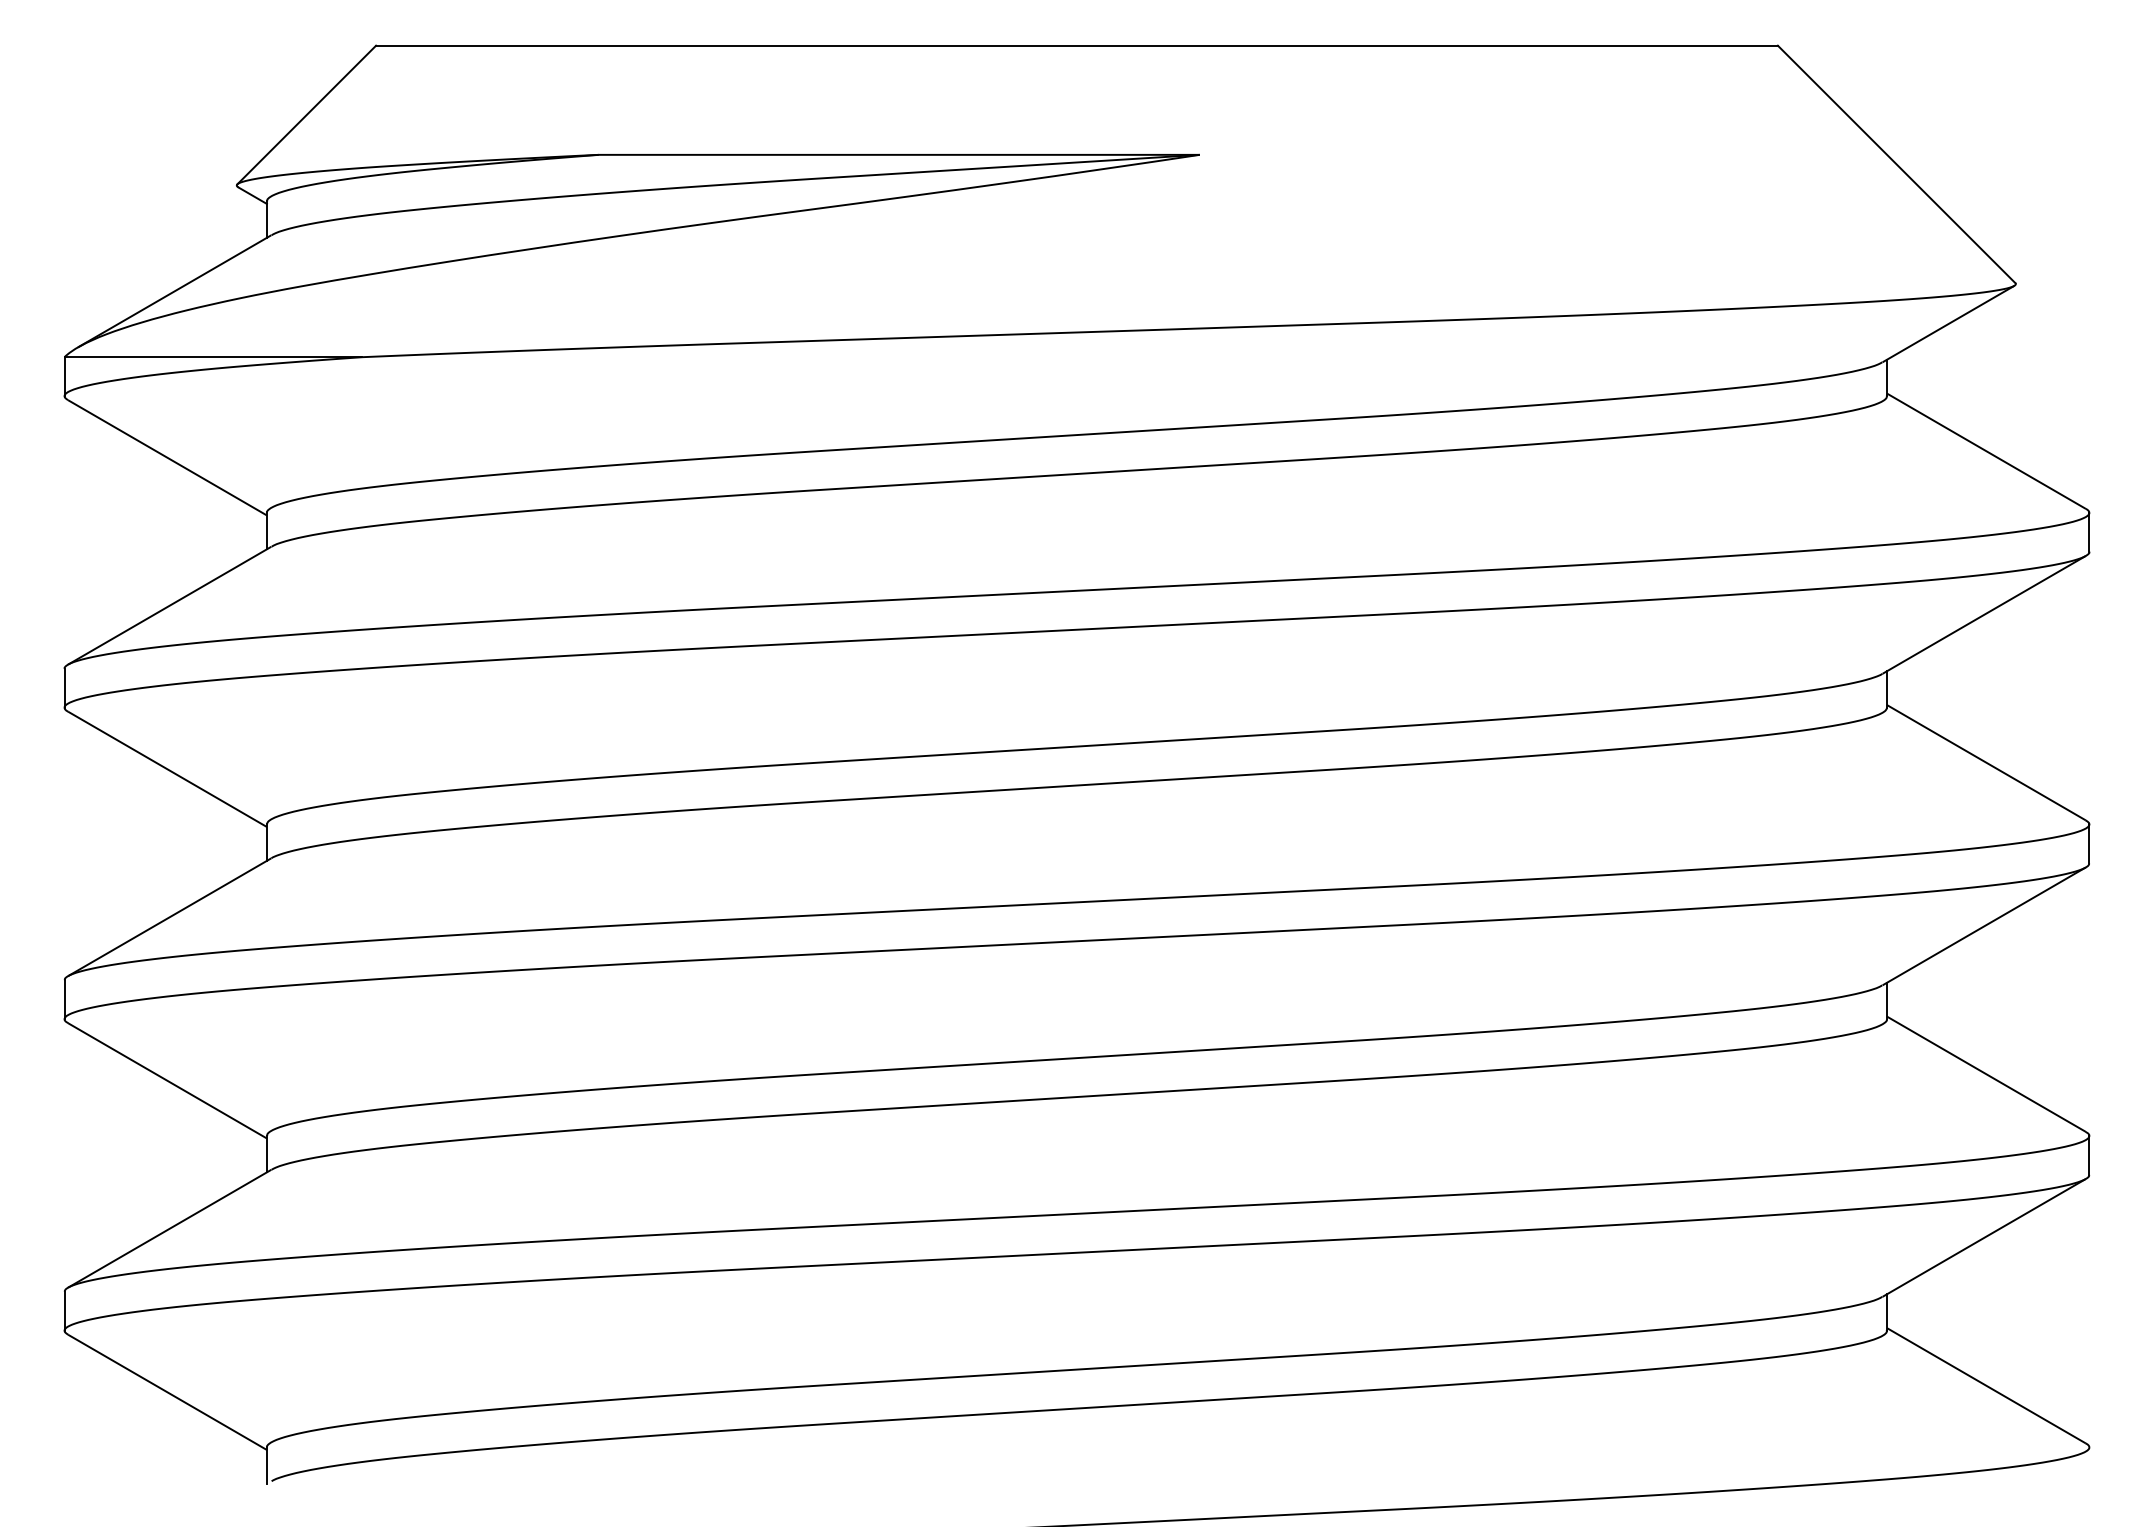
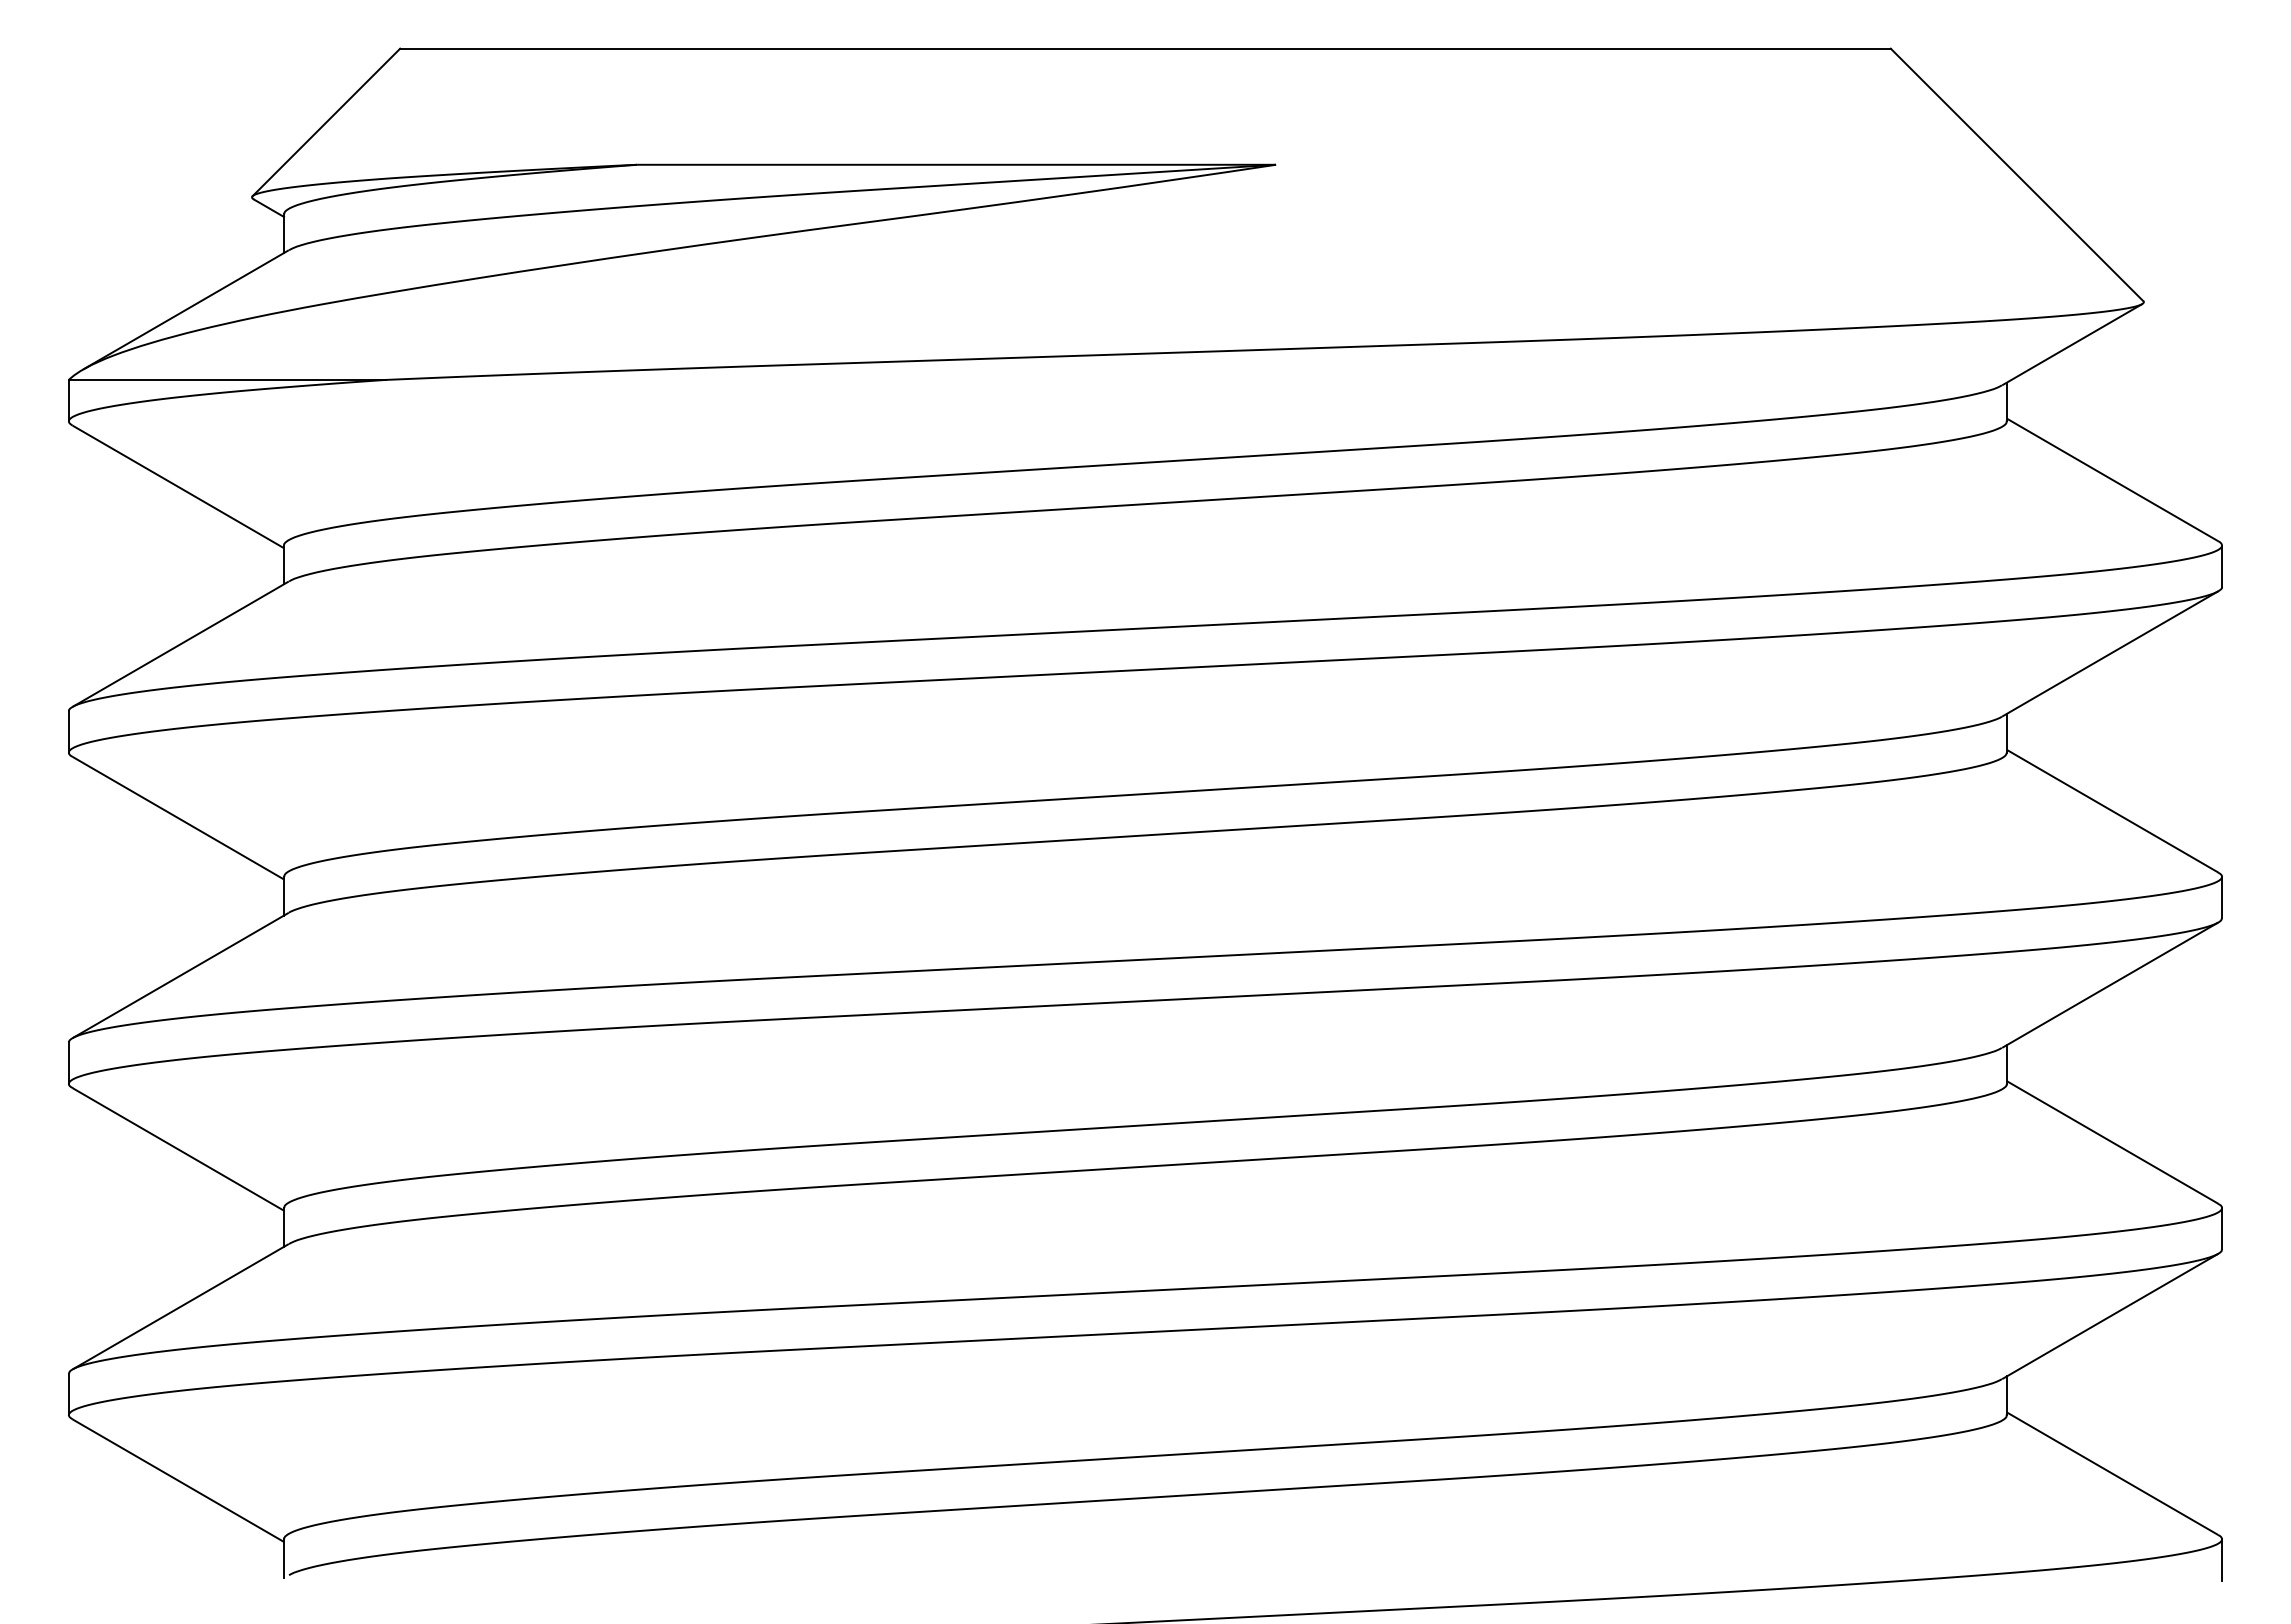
line: (2089, 1466) -> (2222, 1559), added

